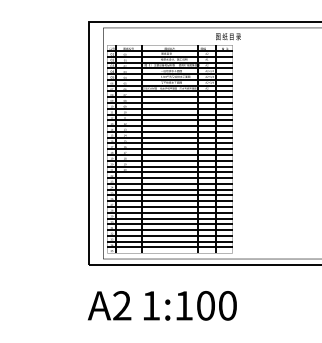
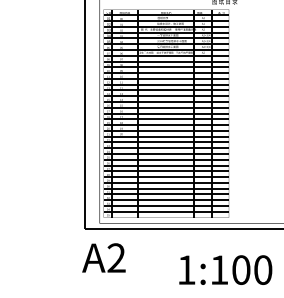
text: (109, 305) -> (103, 257), moved
text: (190, 305) -> (225, 269), moved

